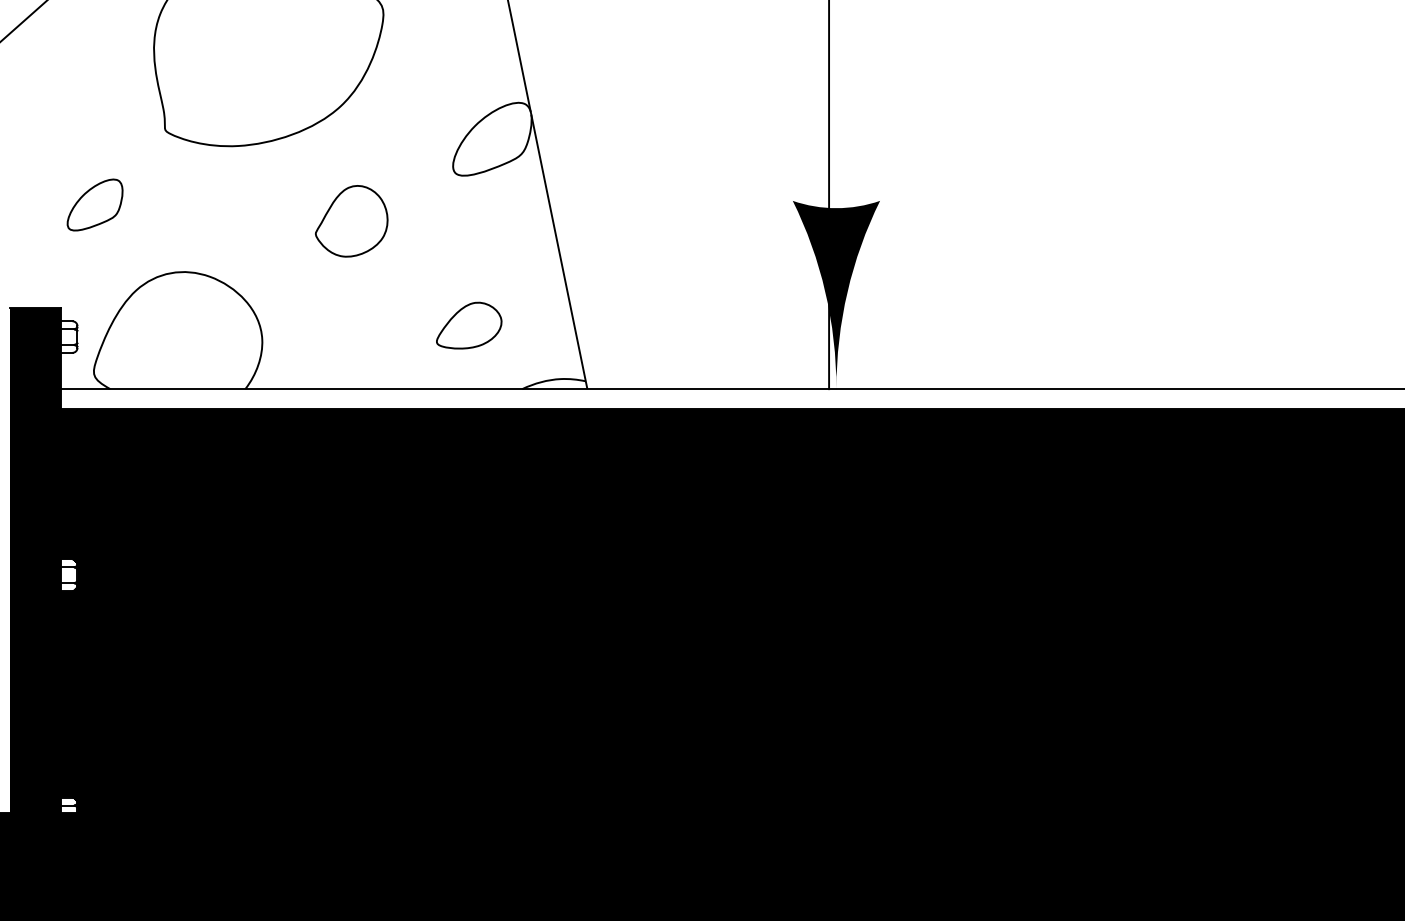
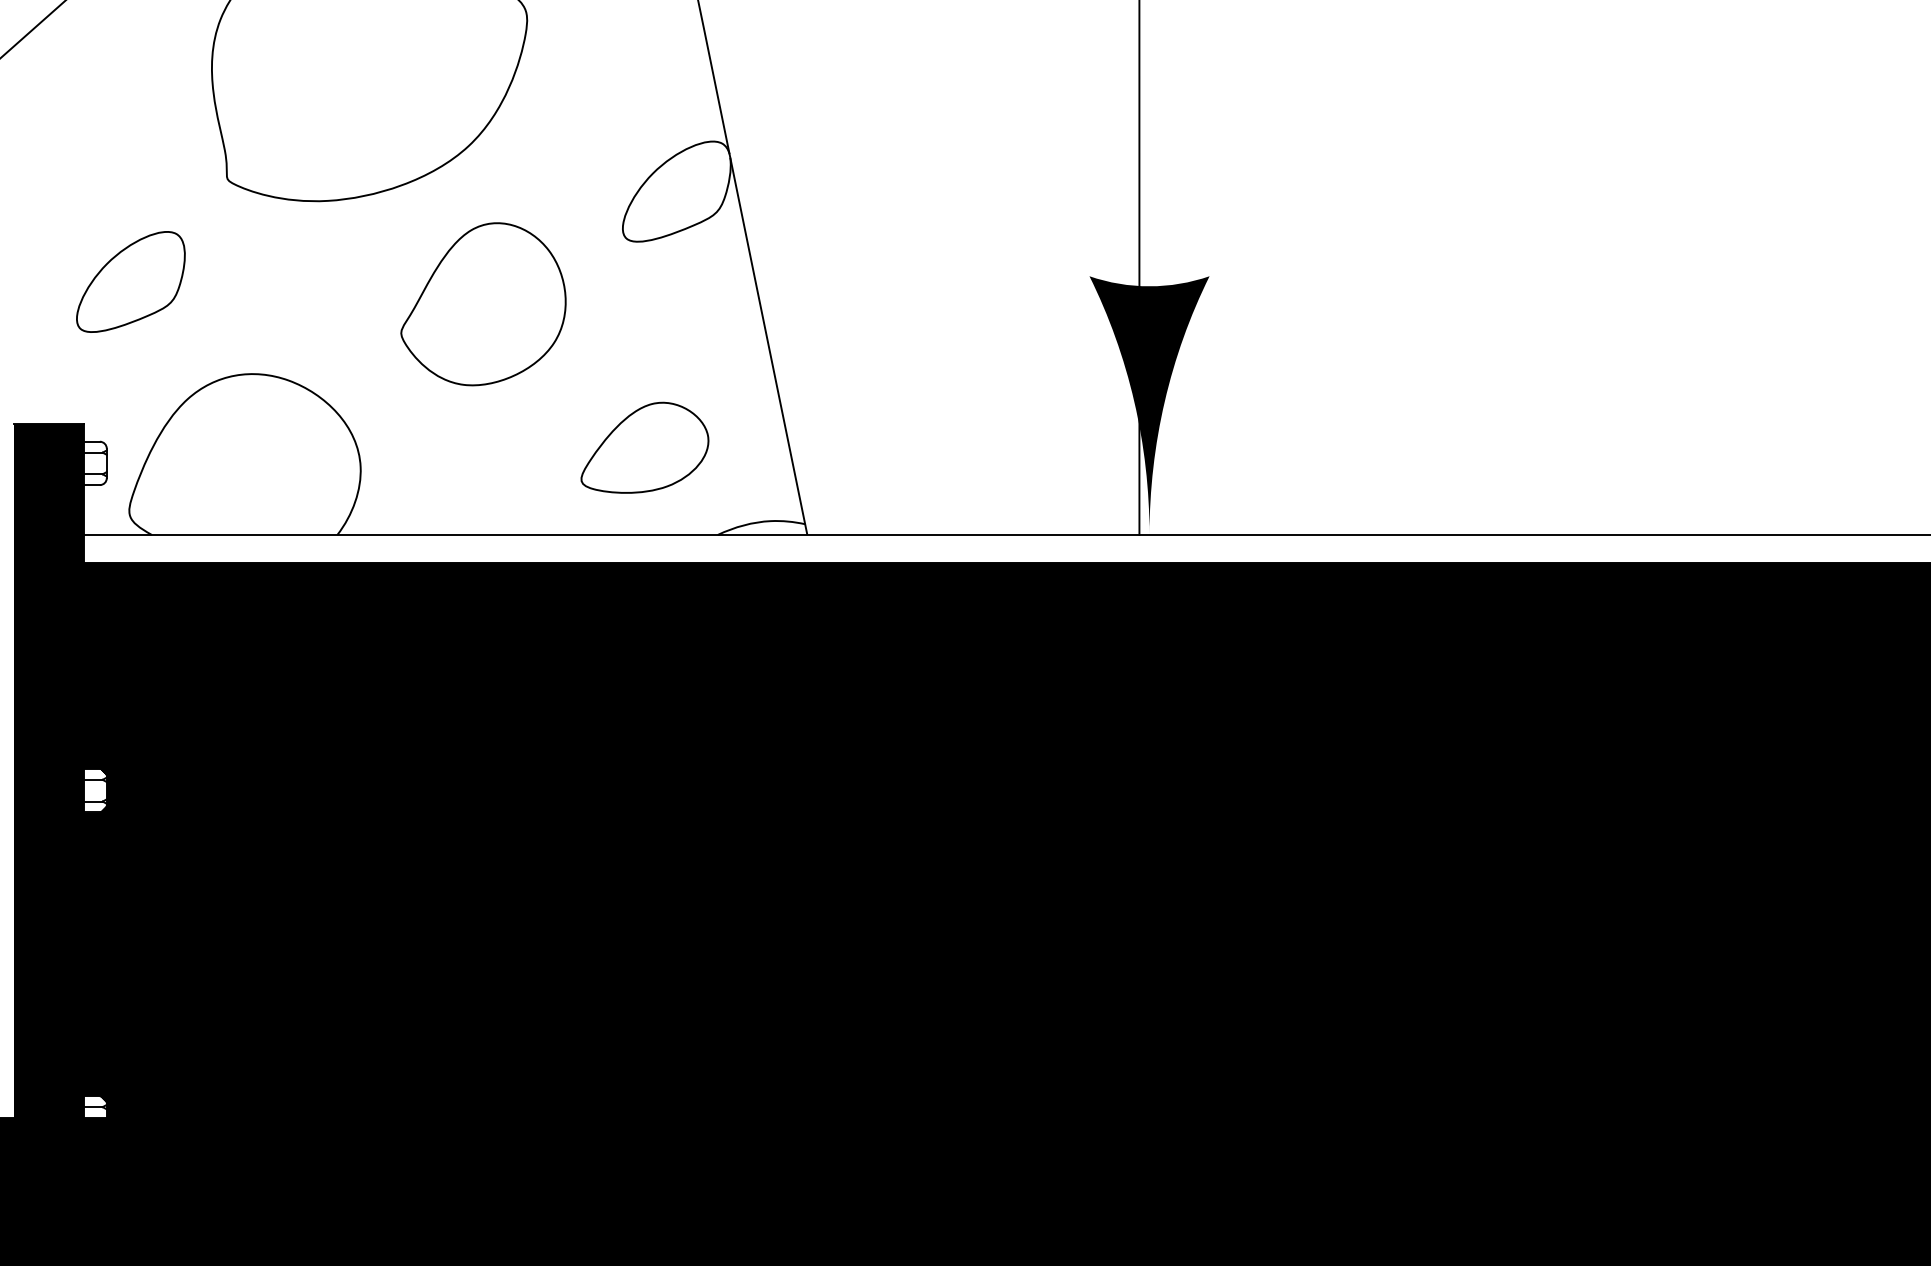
part: (94, 204) -> (130, 281), size x1.43
part: (351, 221) -> (483, 304), size x1.67
part: (468, 325) -> (644, 447), size x1.43

